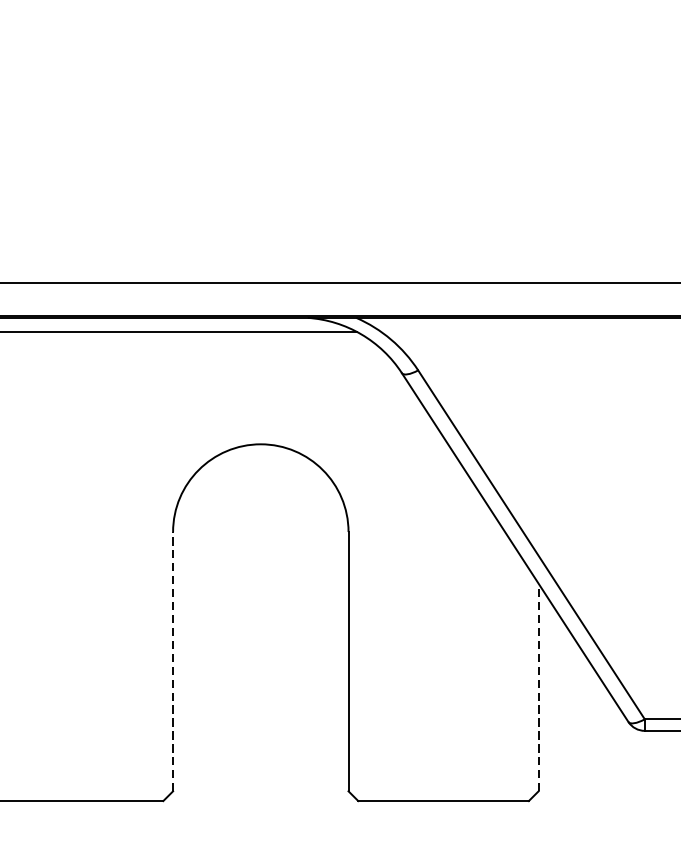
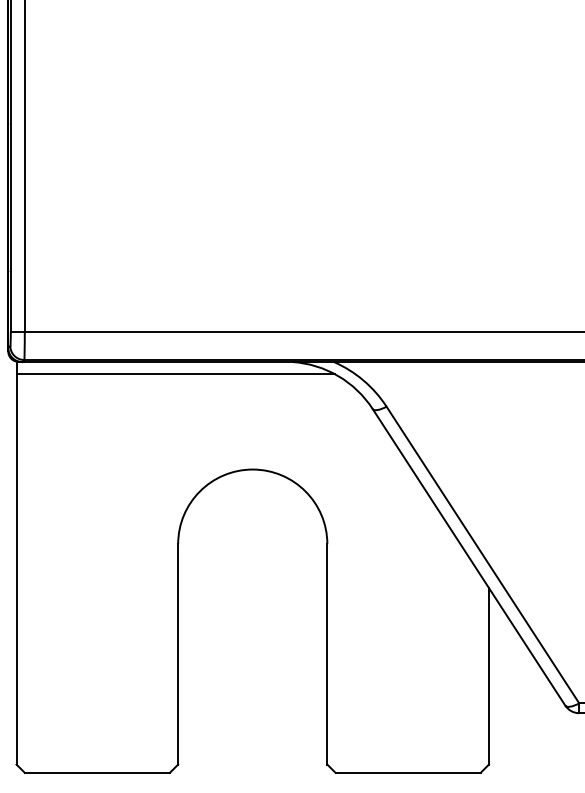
line: (173, 660) -> (178, 653), dashed -> solid
line: (538, 686) -> (488, 675), dashed -> solid

